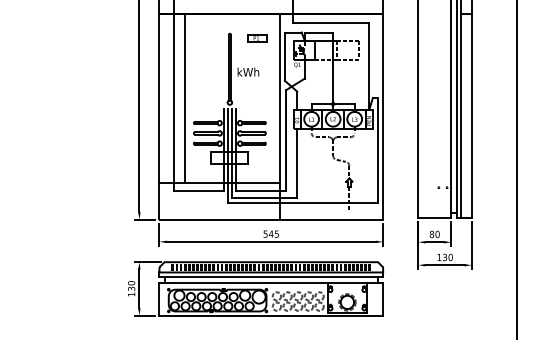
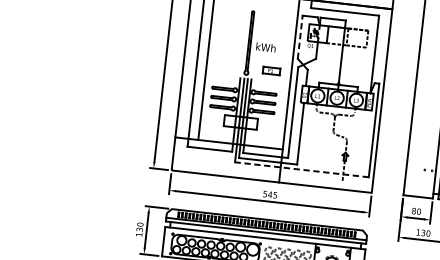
part: (257, 38) -> (271, 71), moved
line: (284, 56) -> (299, 37), solid -> dashed
line: (303, 202) -> (302, 169), solid -> dashed

